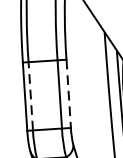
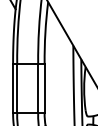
line: (68, 93) -> (44, 88), dashed -> solid
line: (31, 96) -> (17, 88), dashed -> solid

